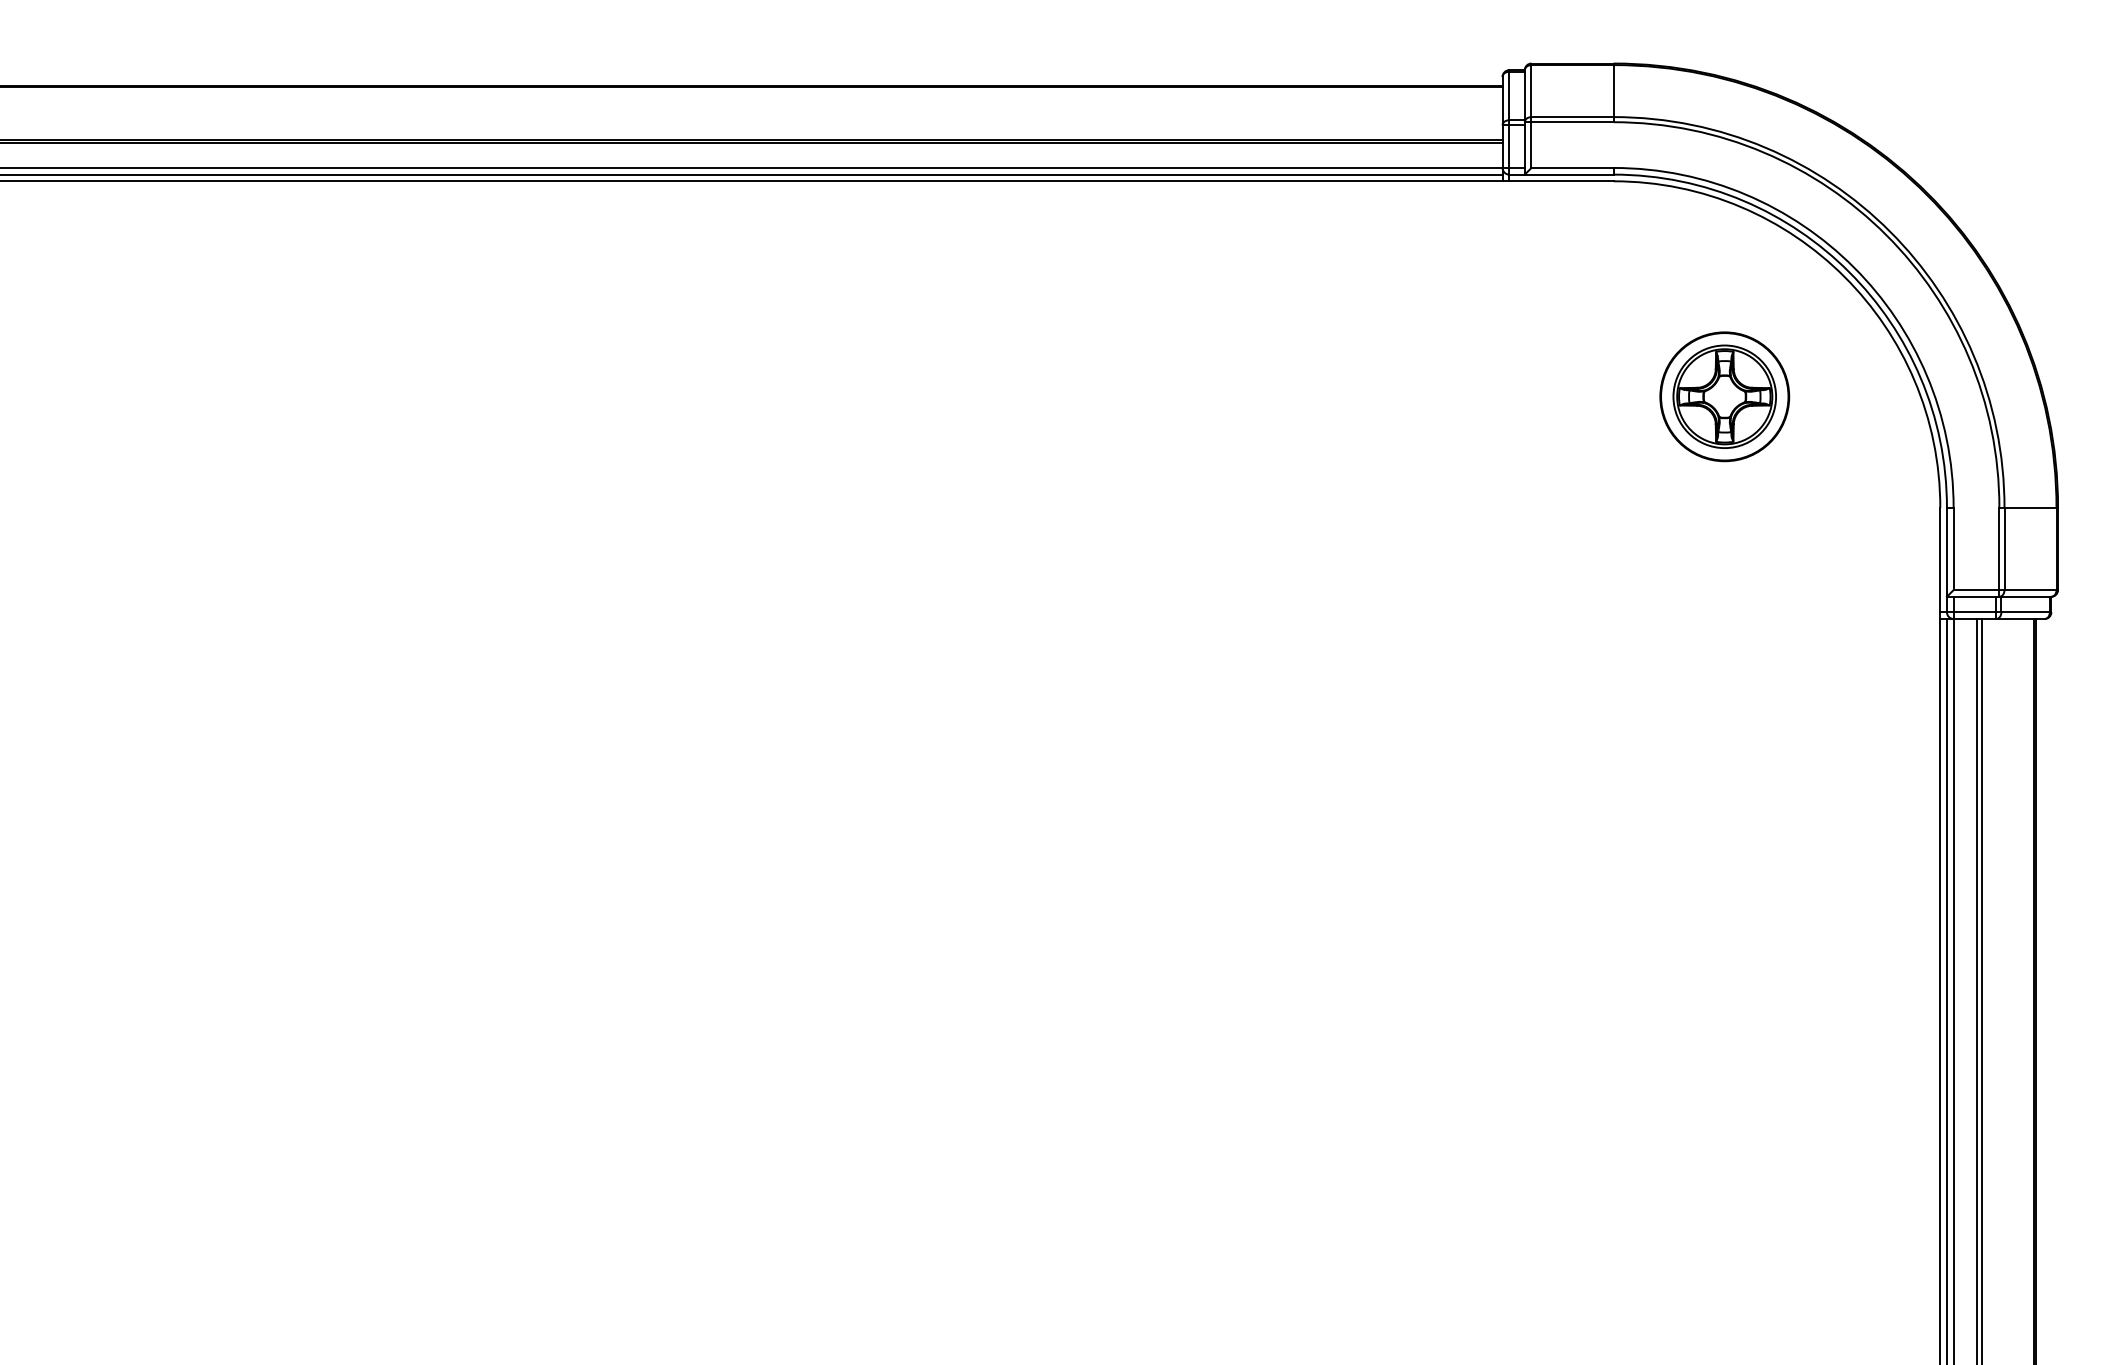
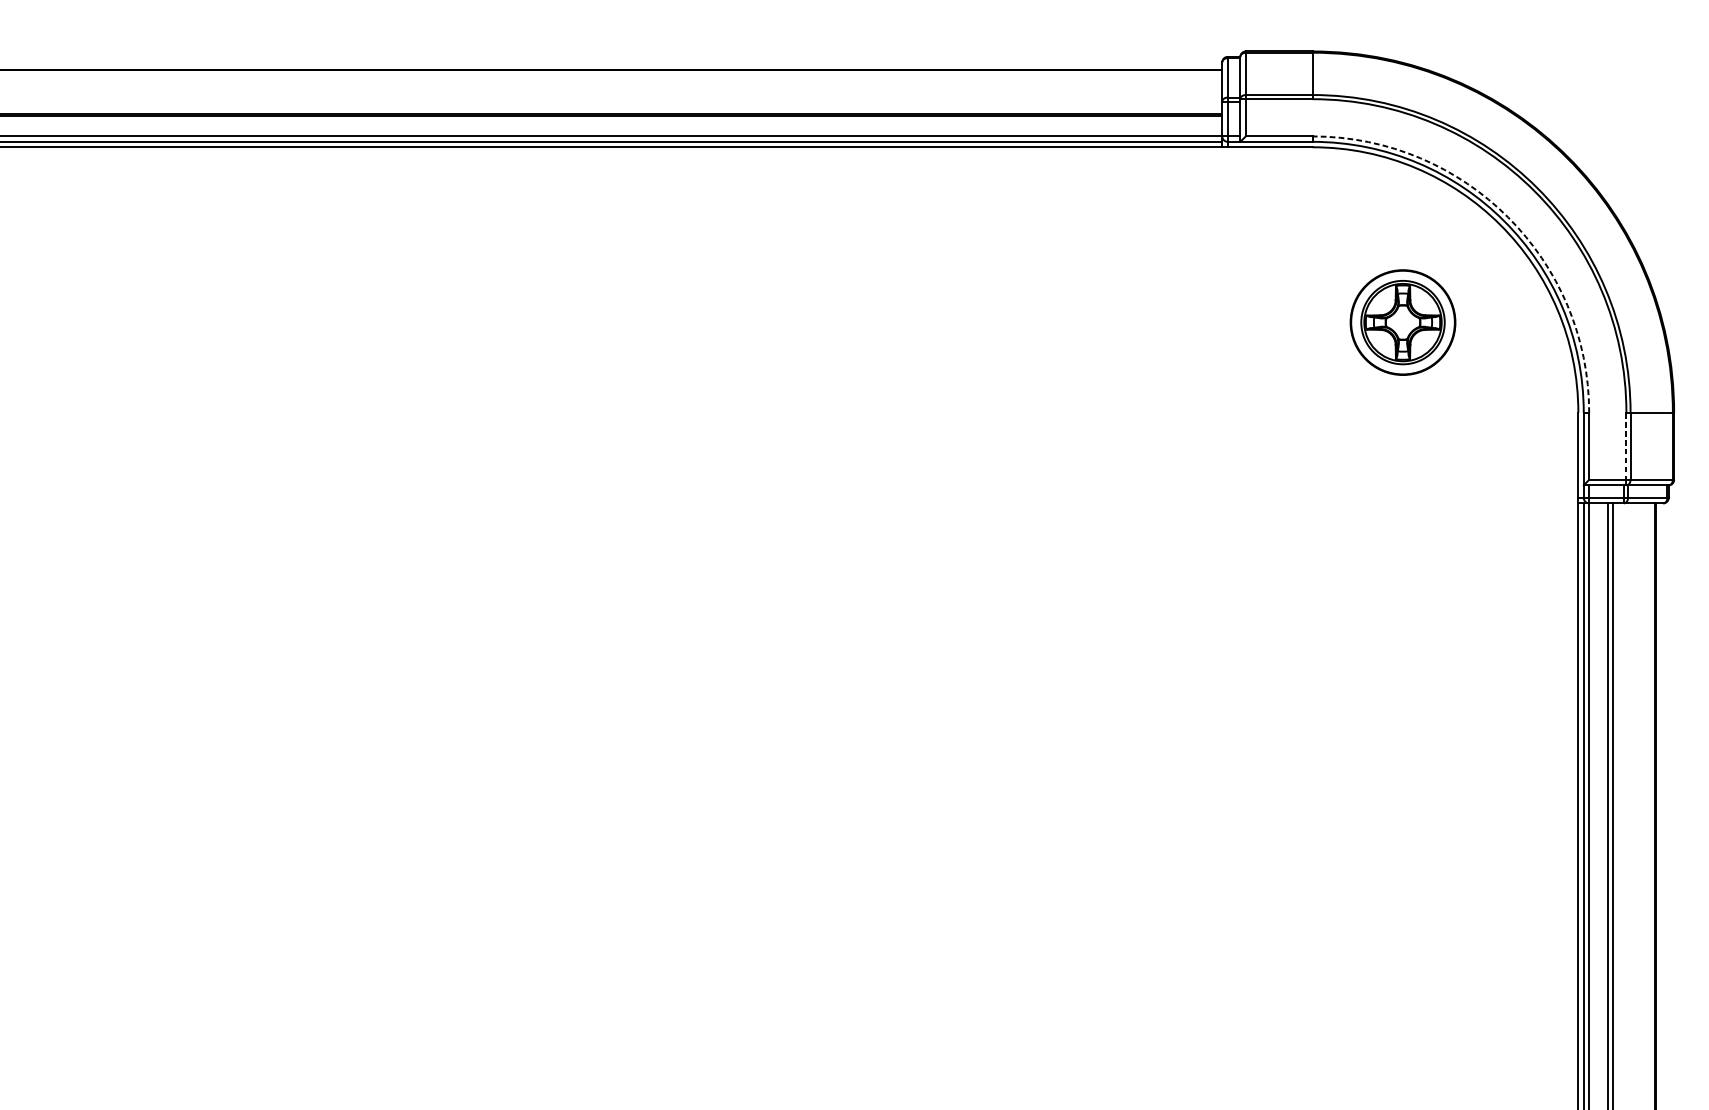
arc: (1854, 267) -> (1508, 217), solid -> dashed
line: (1999, 549) -> (1626, 446), solid -> dashed

